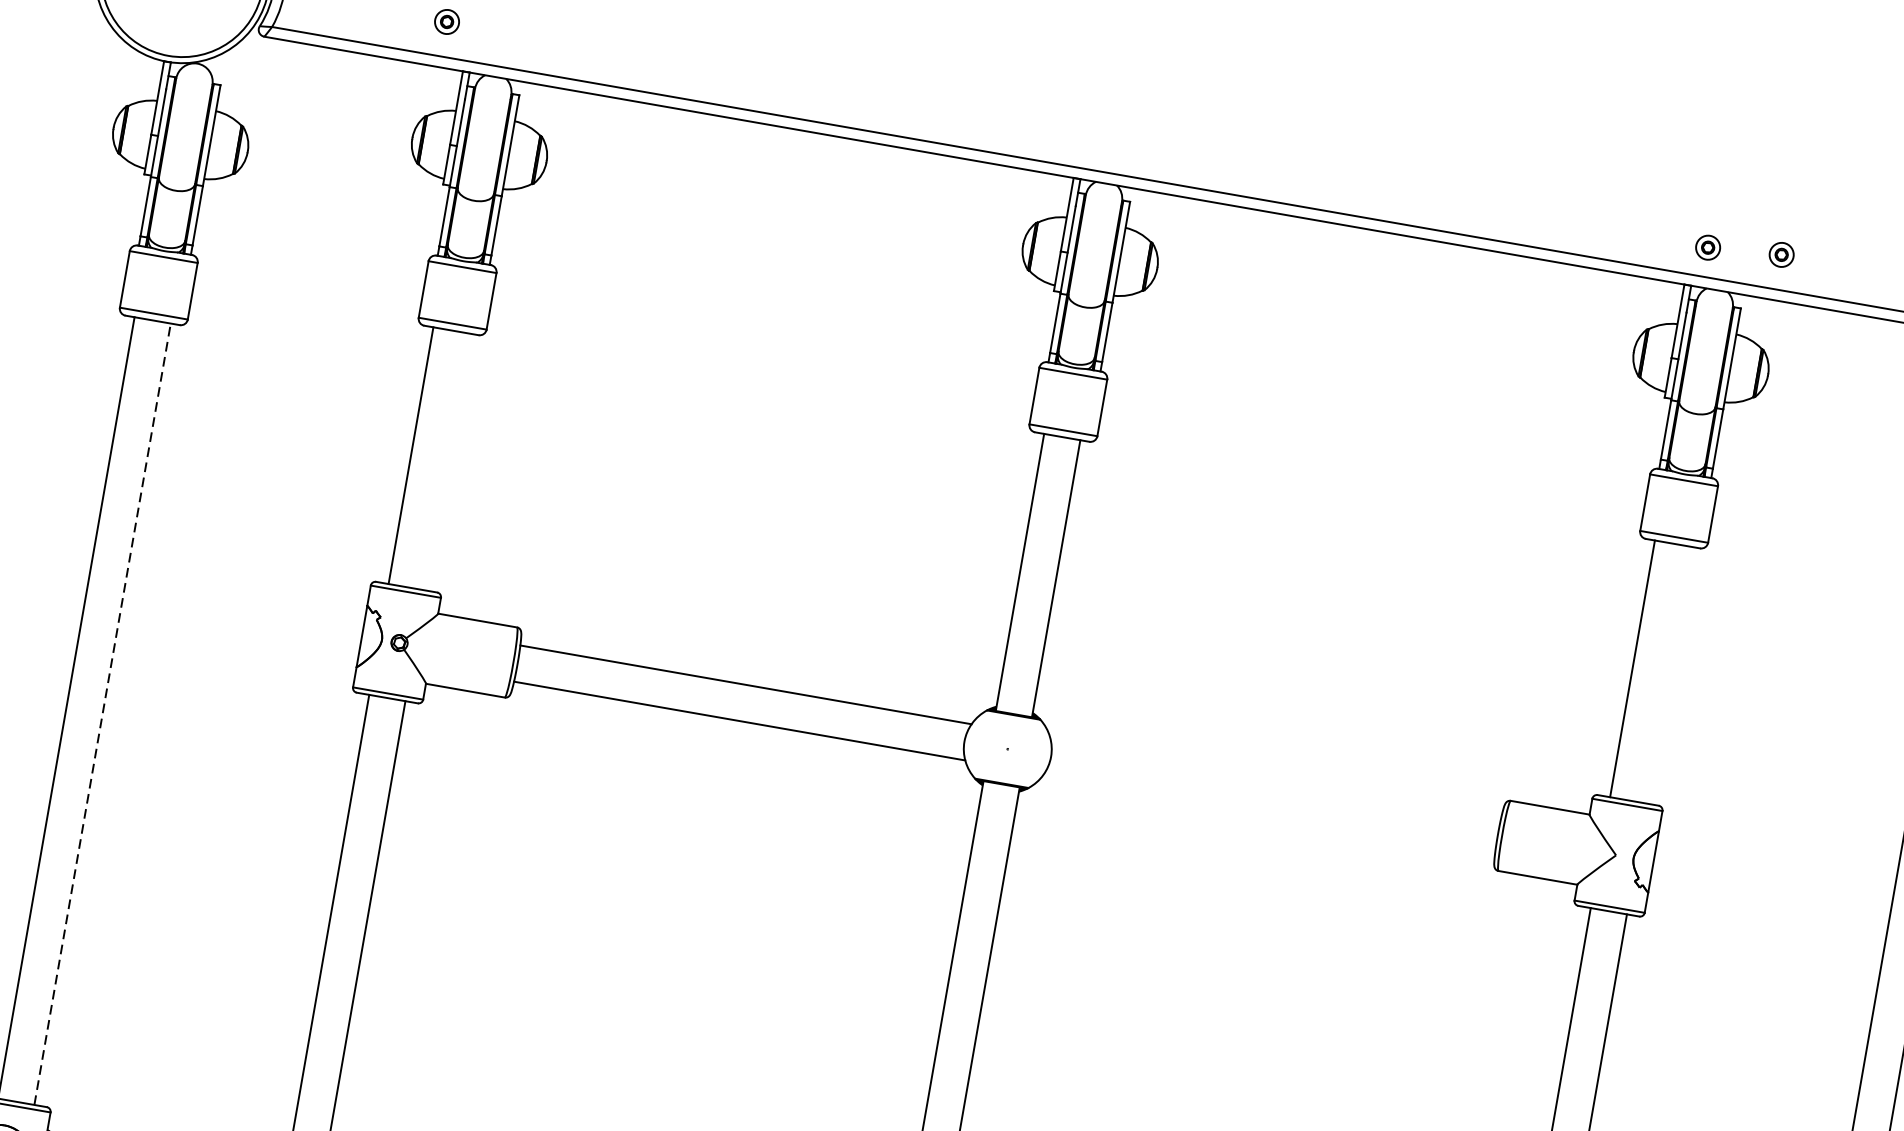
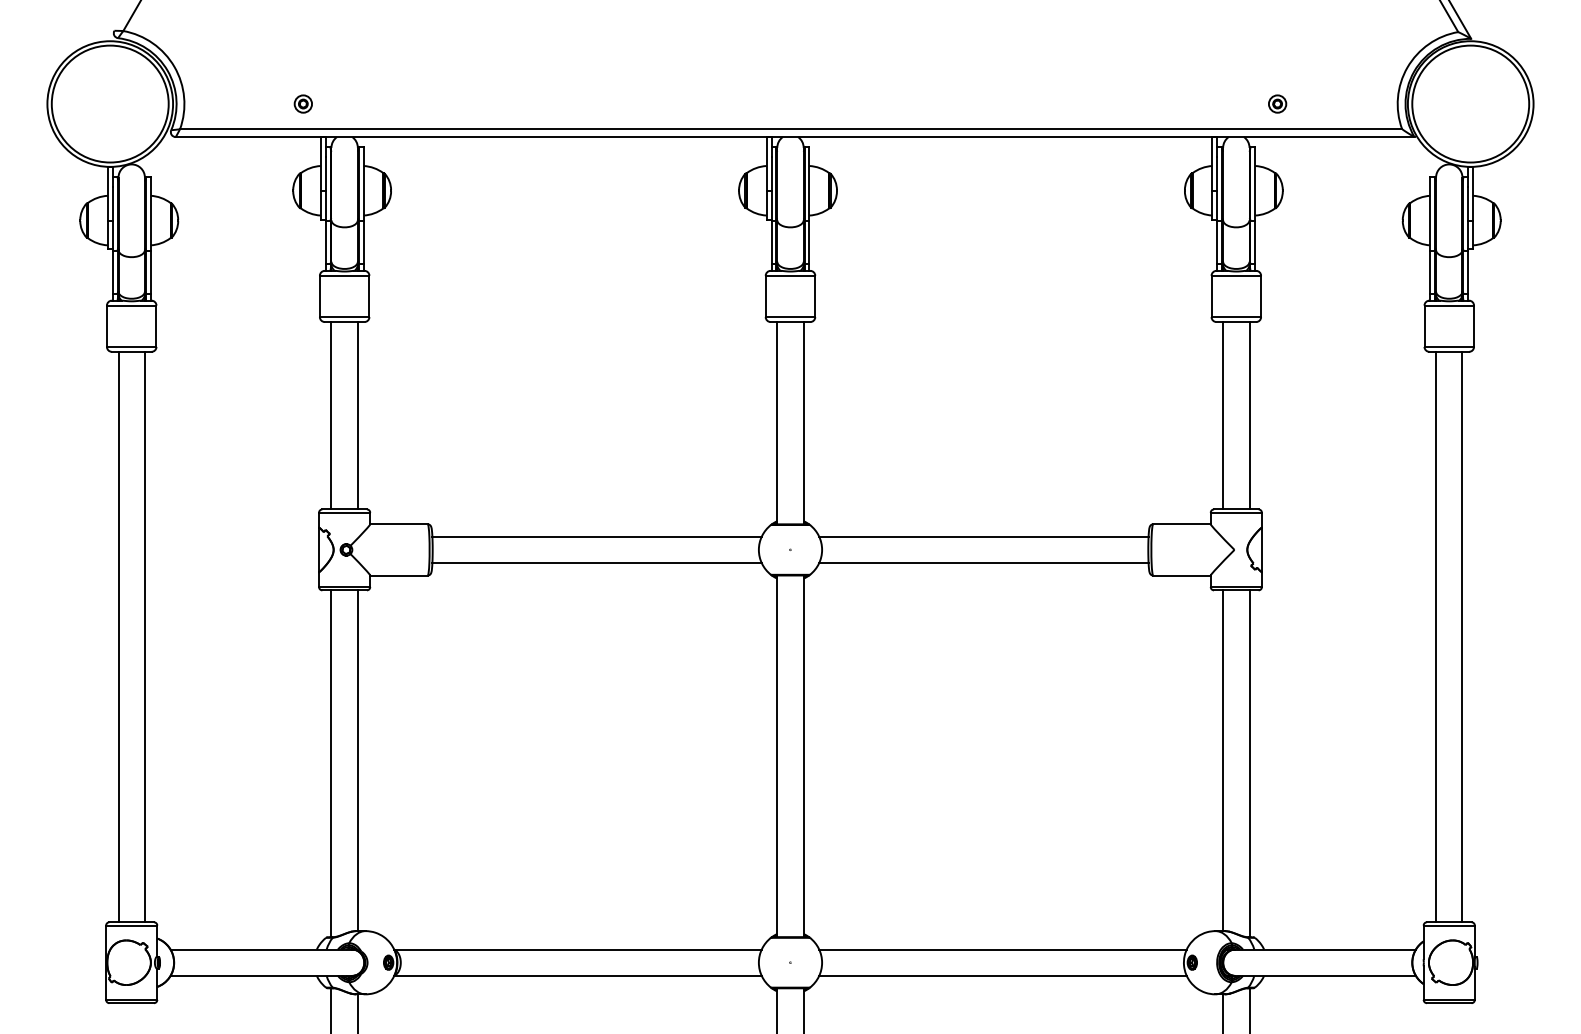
part: (1708, 246) -> (1224, 107), removed
line: (446, 461) -> (357, 415), added
line: (1668, 674) -> (1249, 415), added
line: (102, 713) -> (144, 636), dashed -> solid
line: (1275, 776) -> (983, 536), added
line: (1268, 813) -> (983, 563), added

